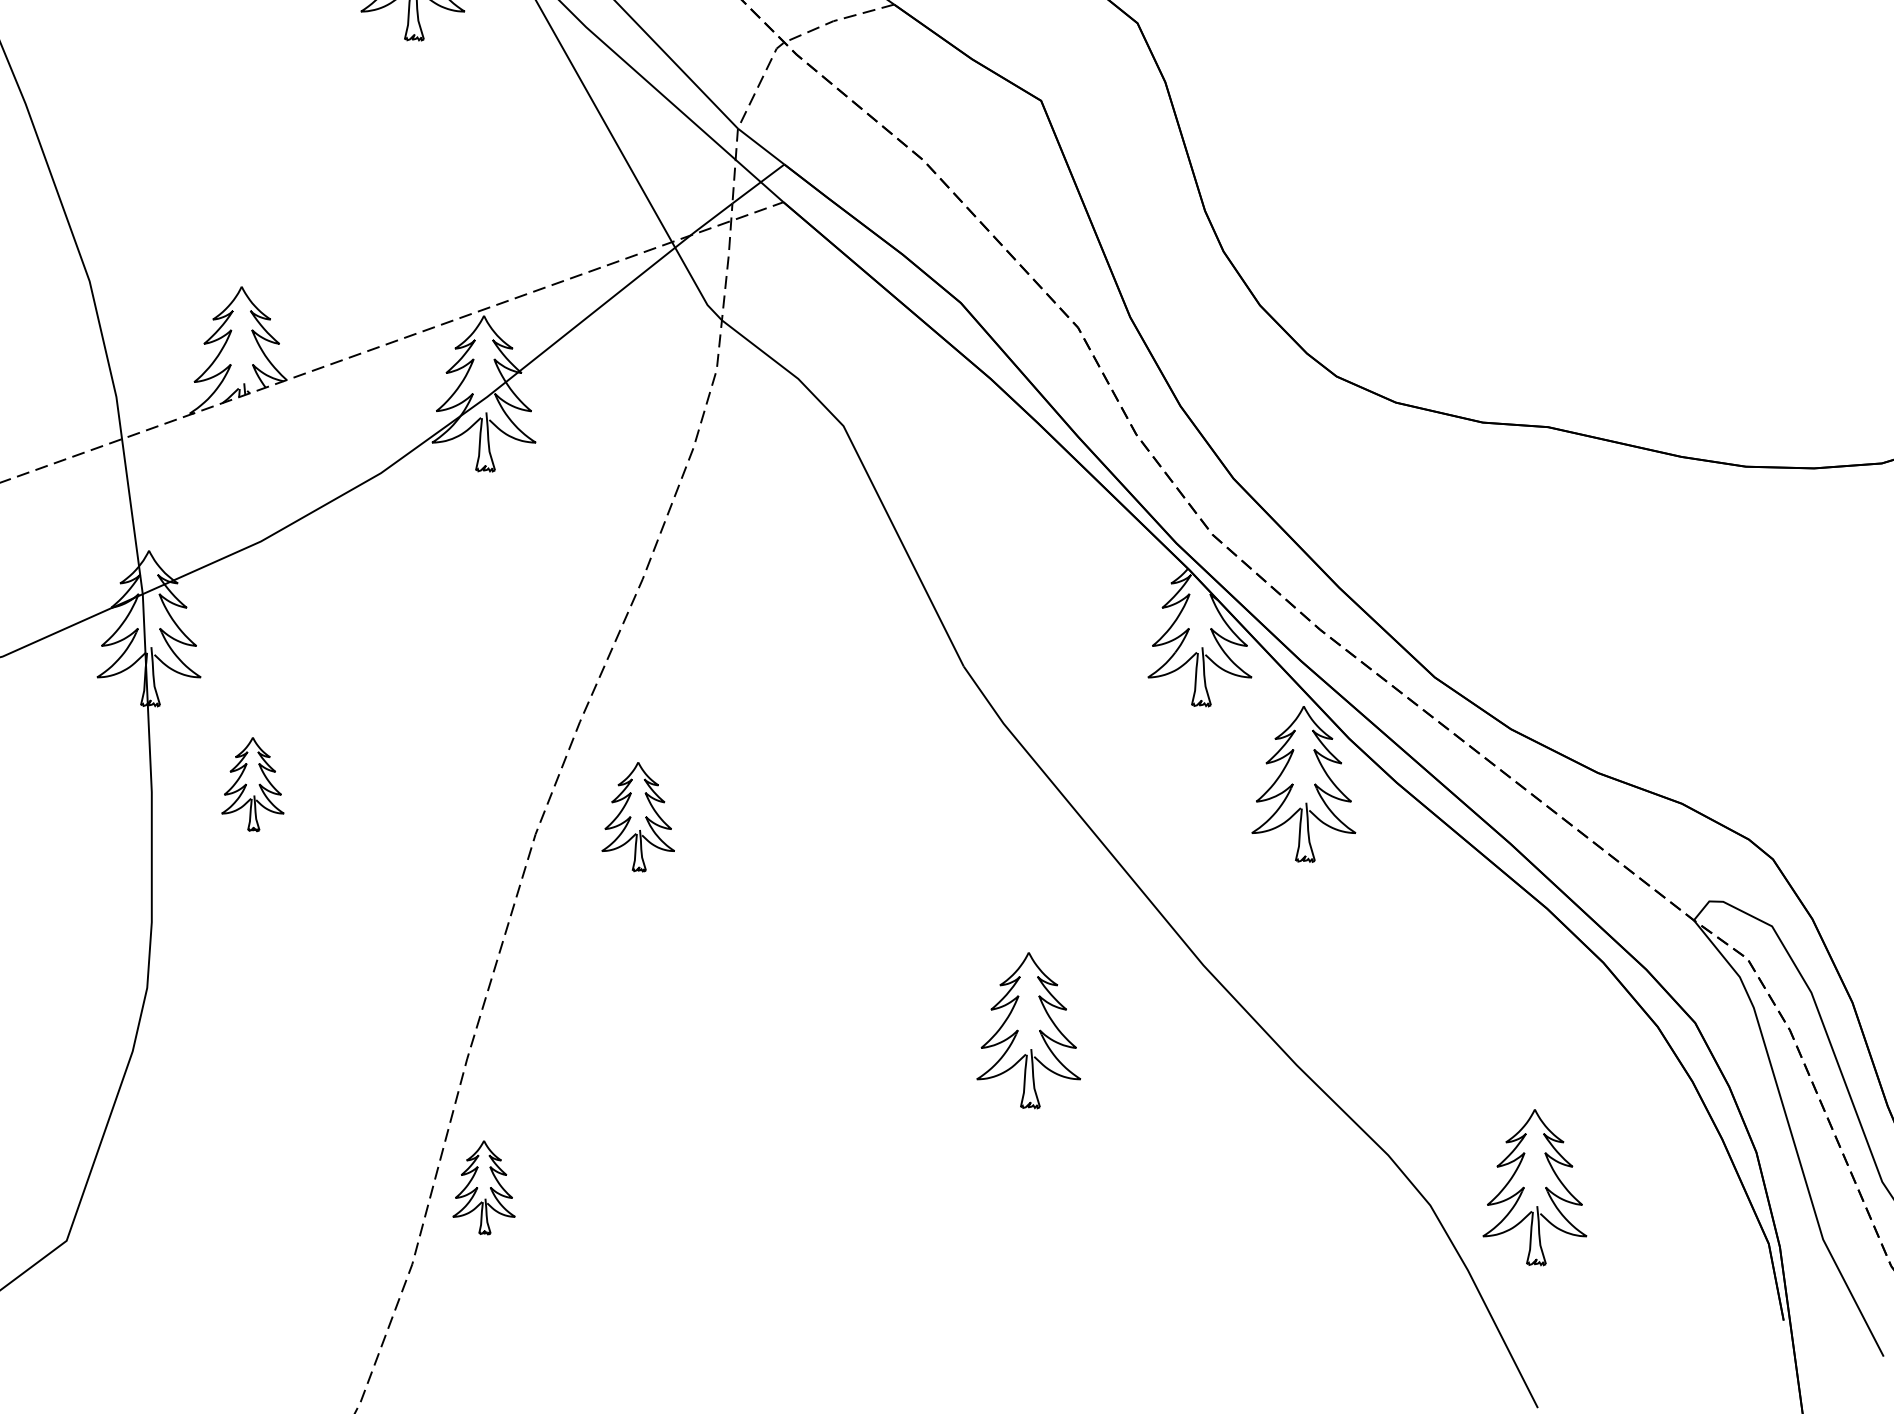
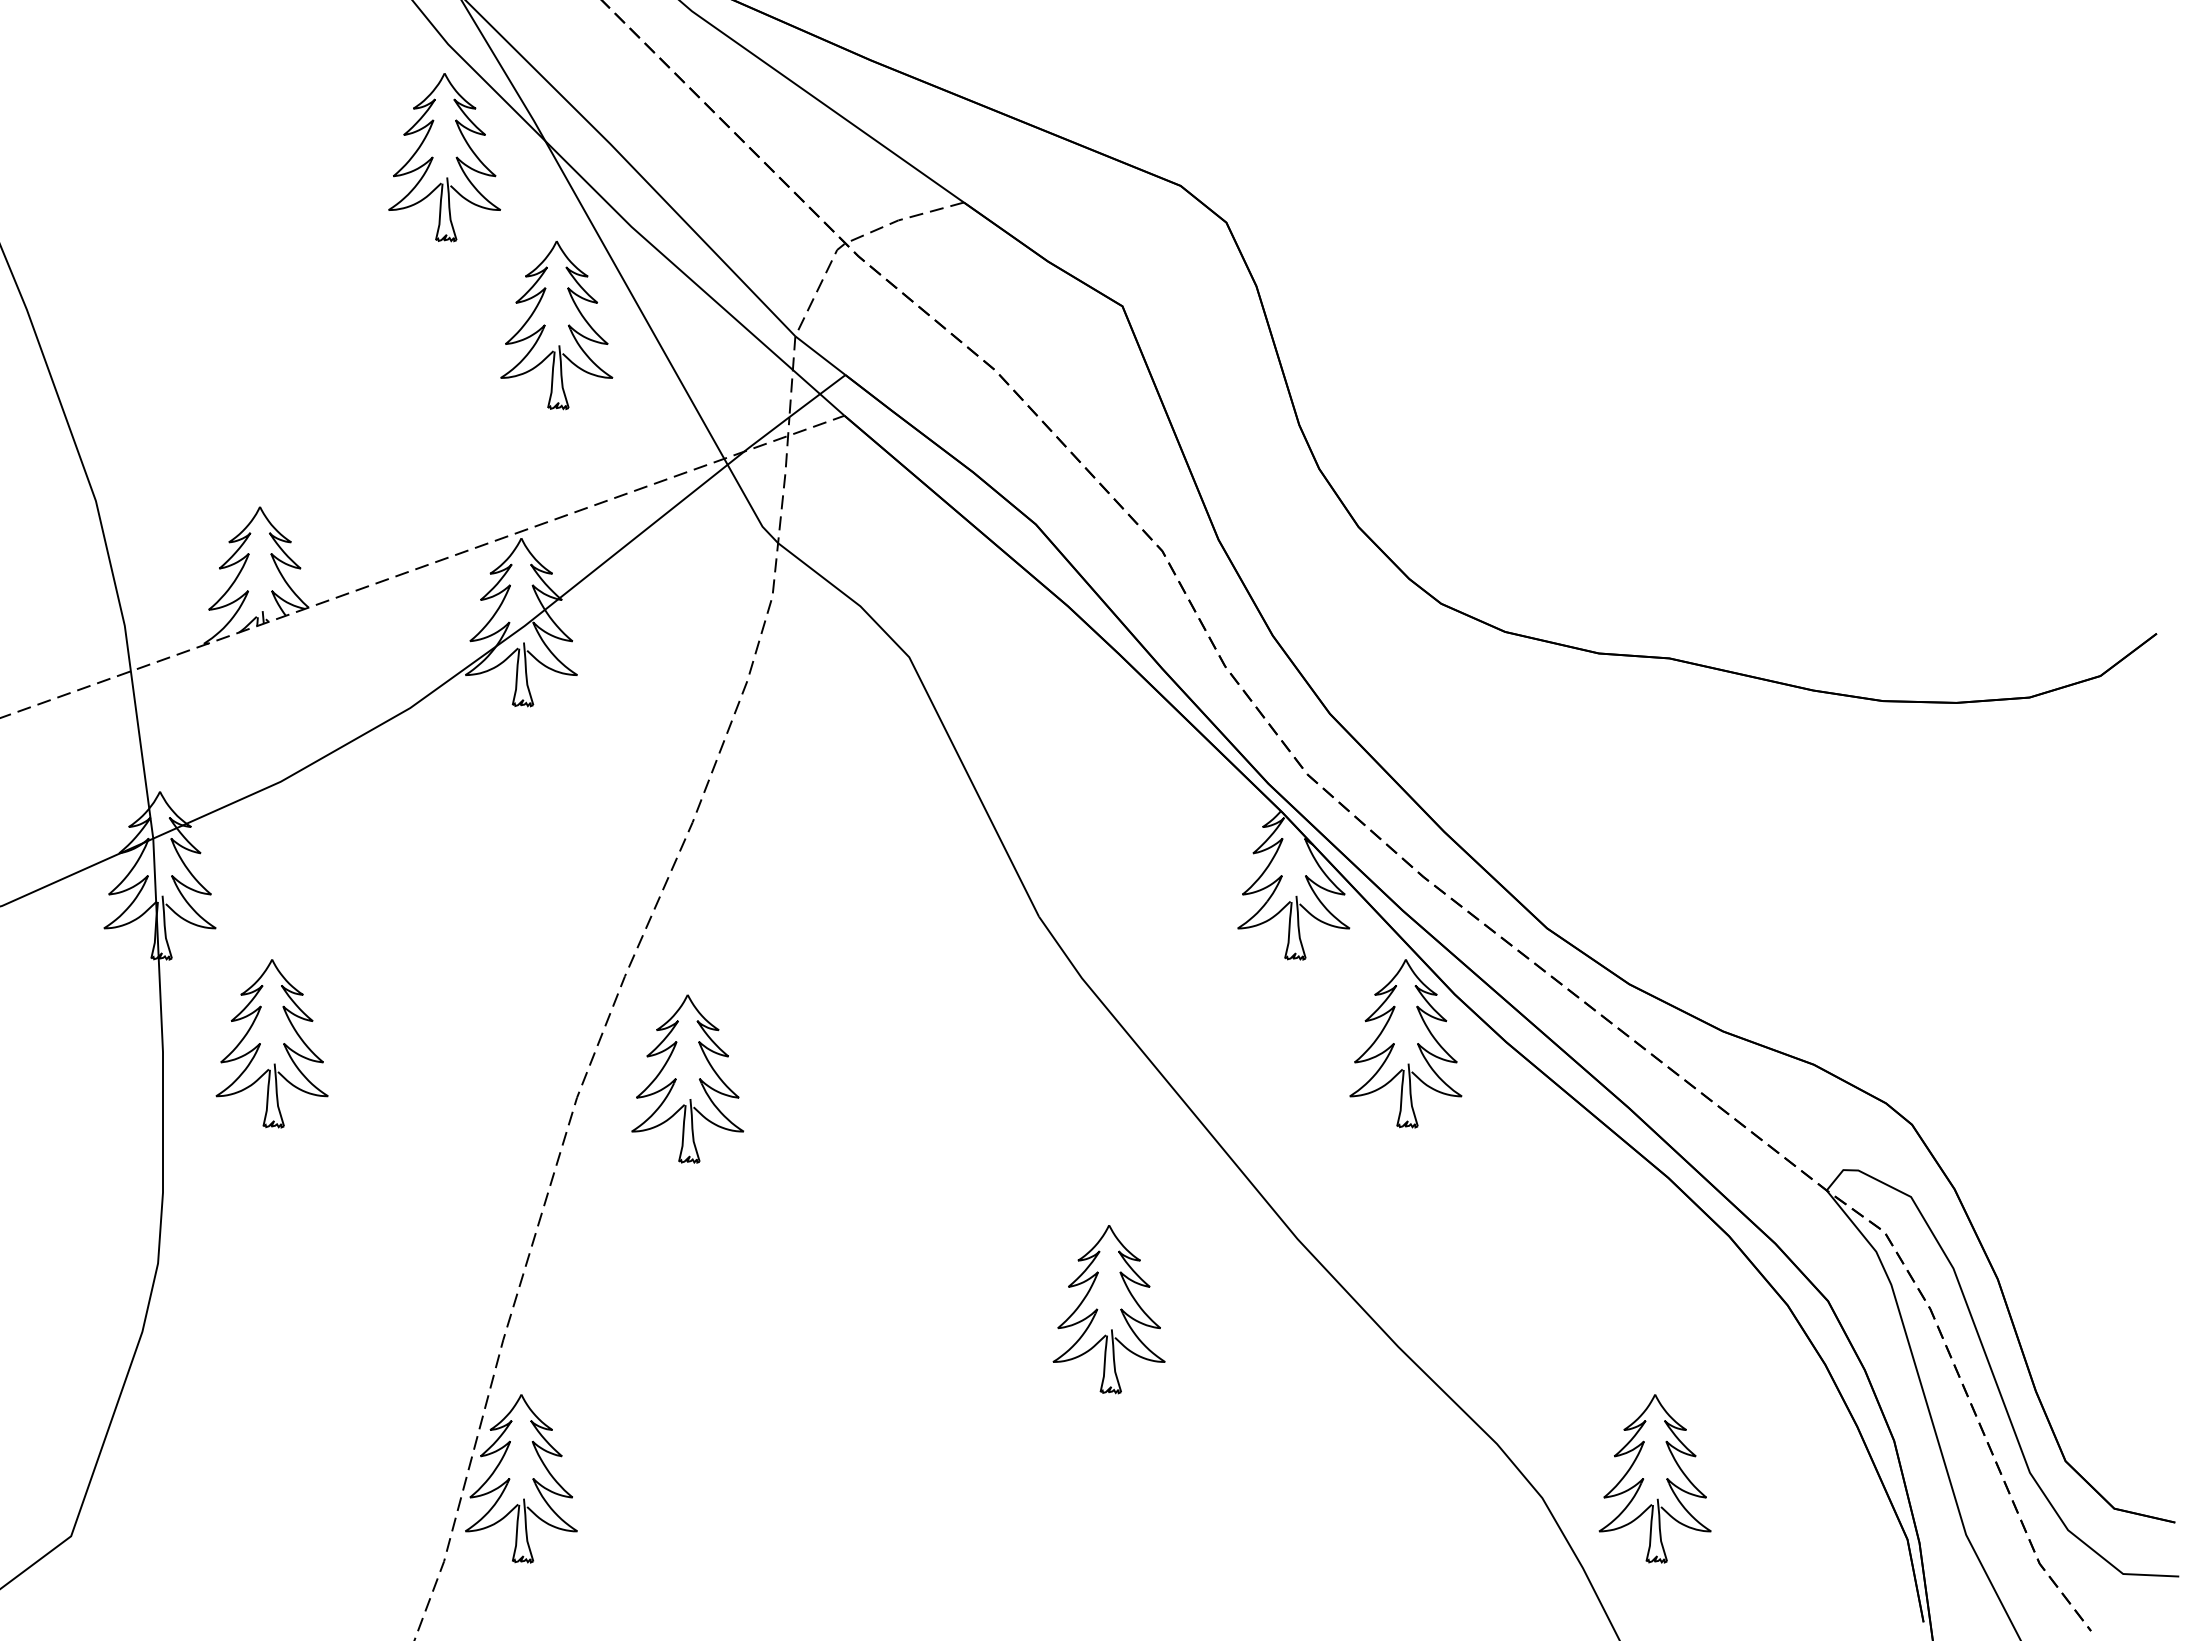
part: (516, 118) -> (556, 325), added
part: (252, 784) -> (271, 1043), size x1.67
part: (637, 816) -> (687, 1078), size x1.43
part: (484, 1187) -> (521, 1478), size x1.67

